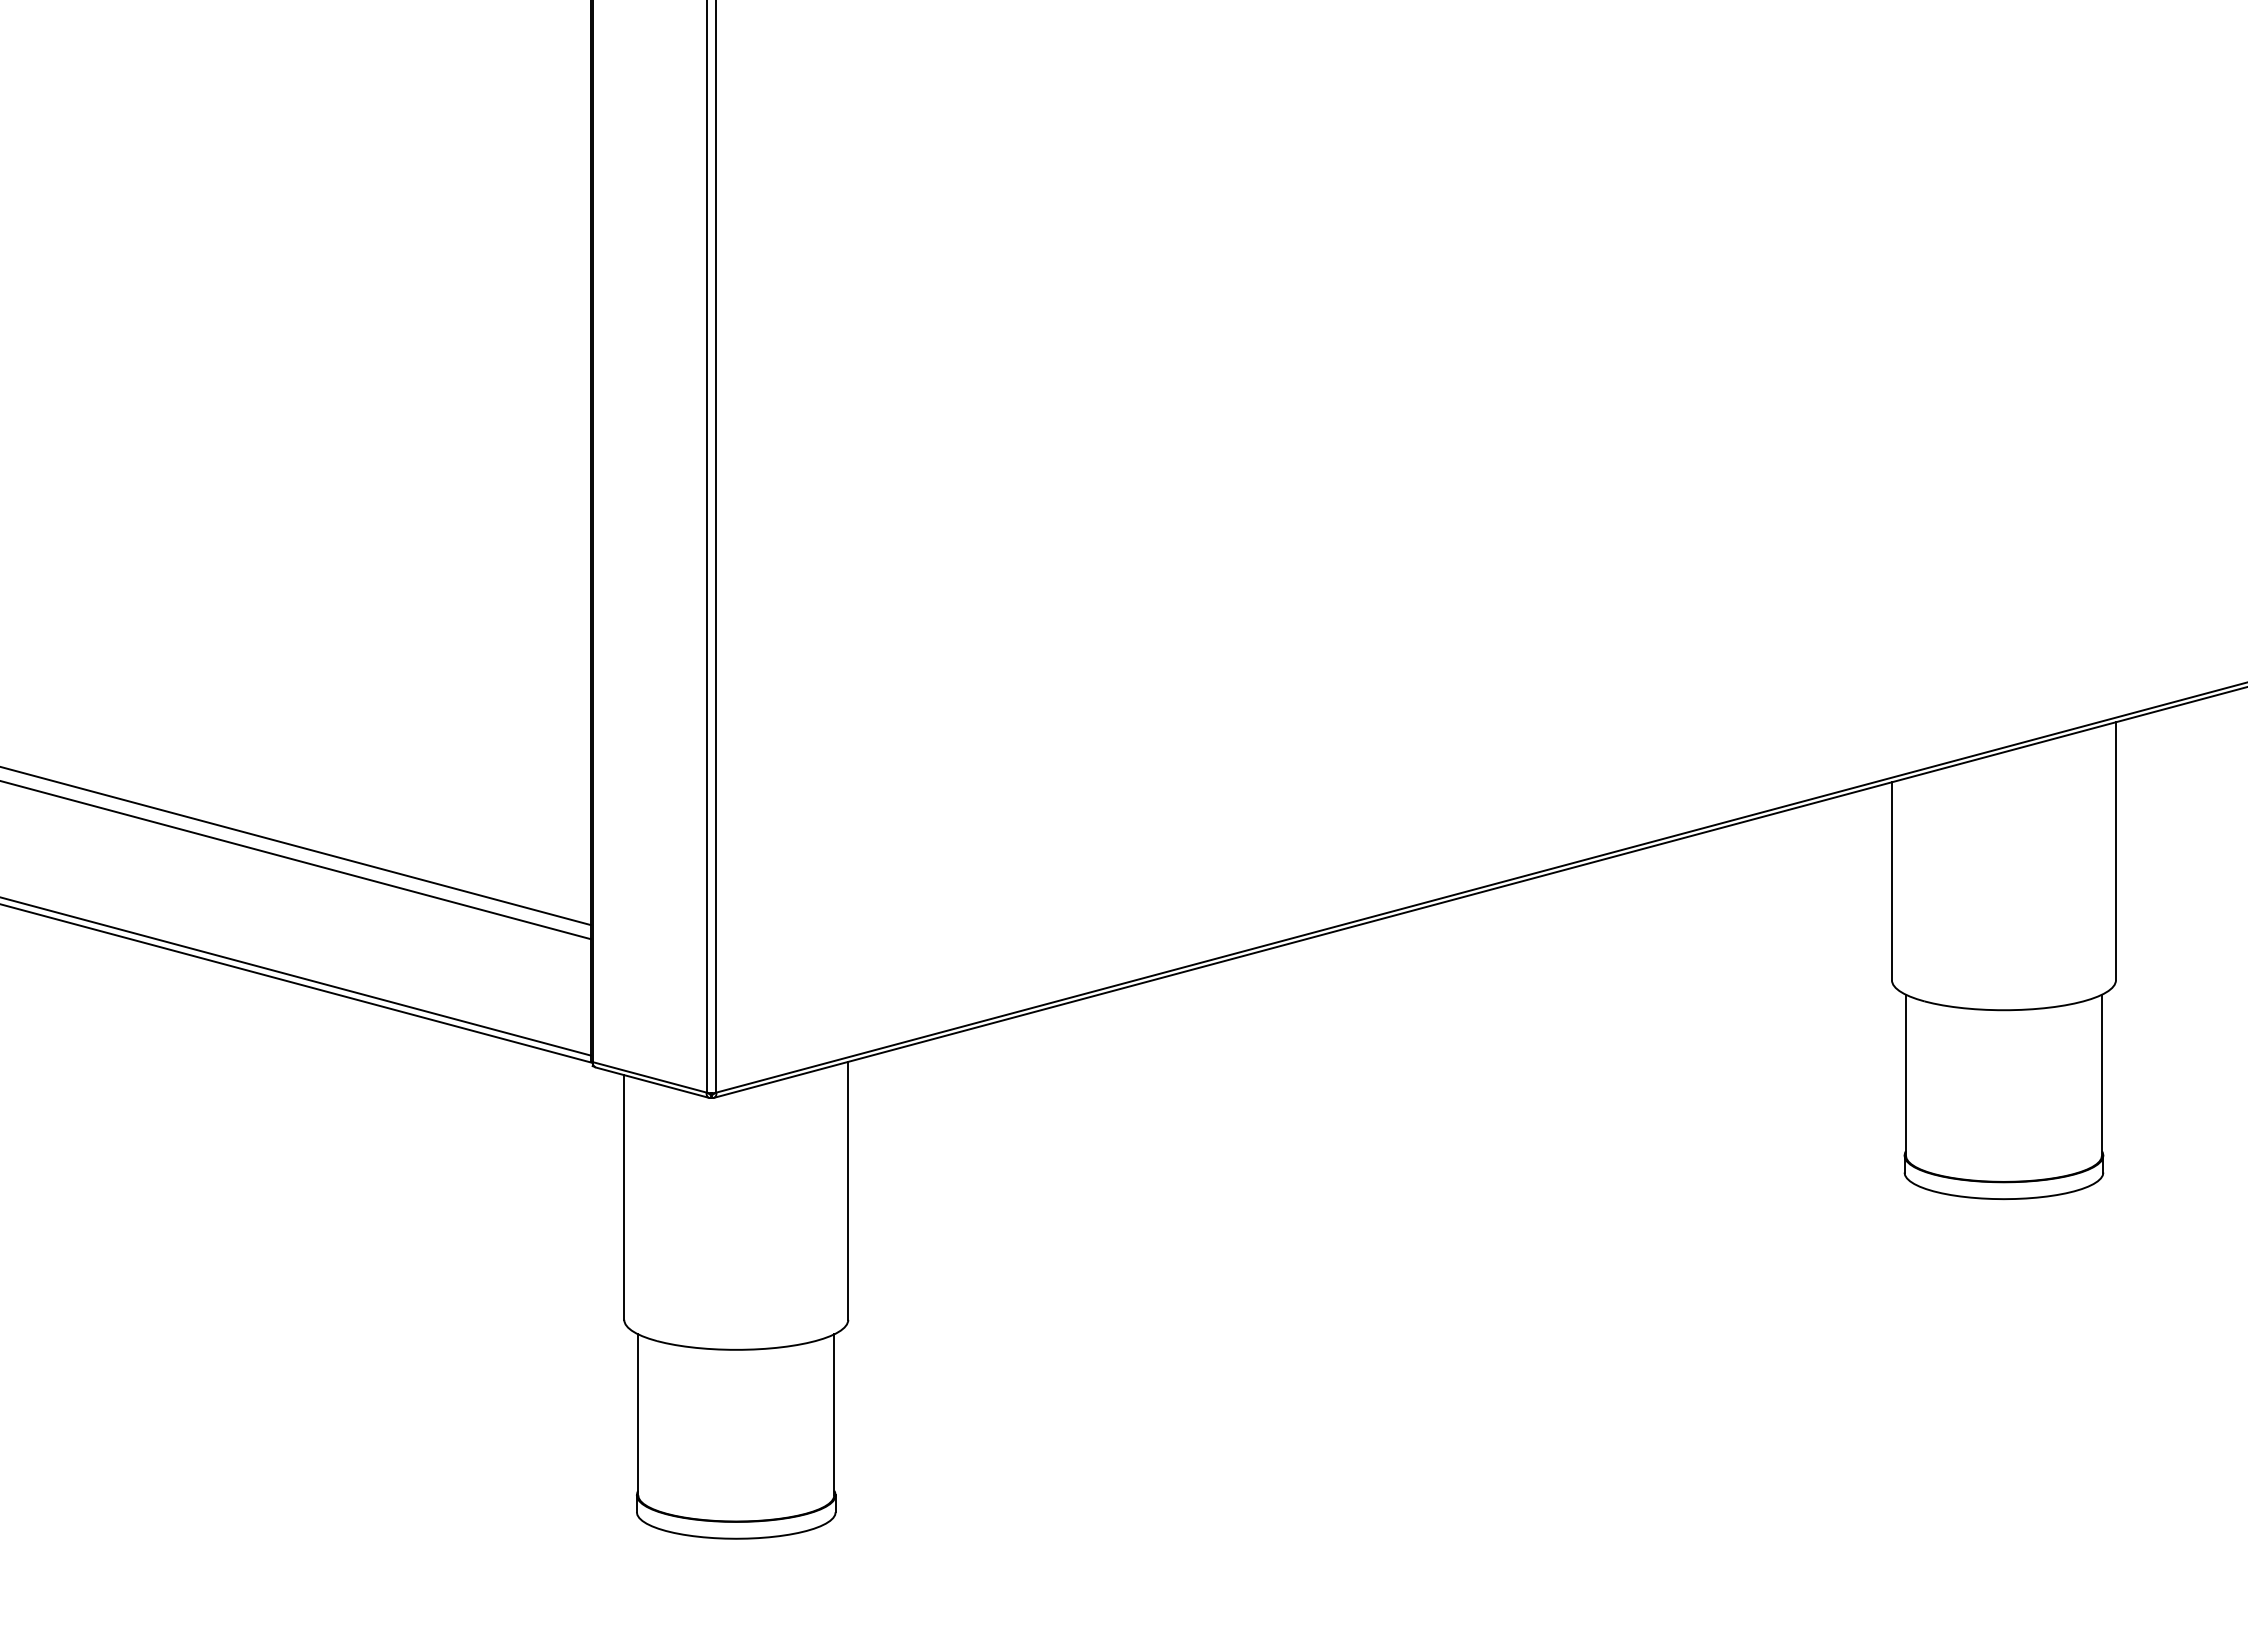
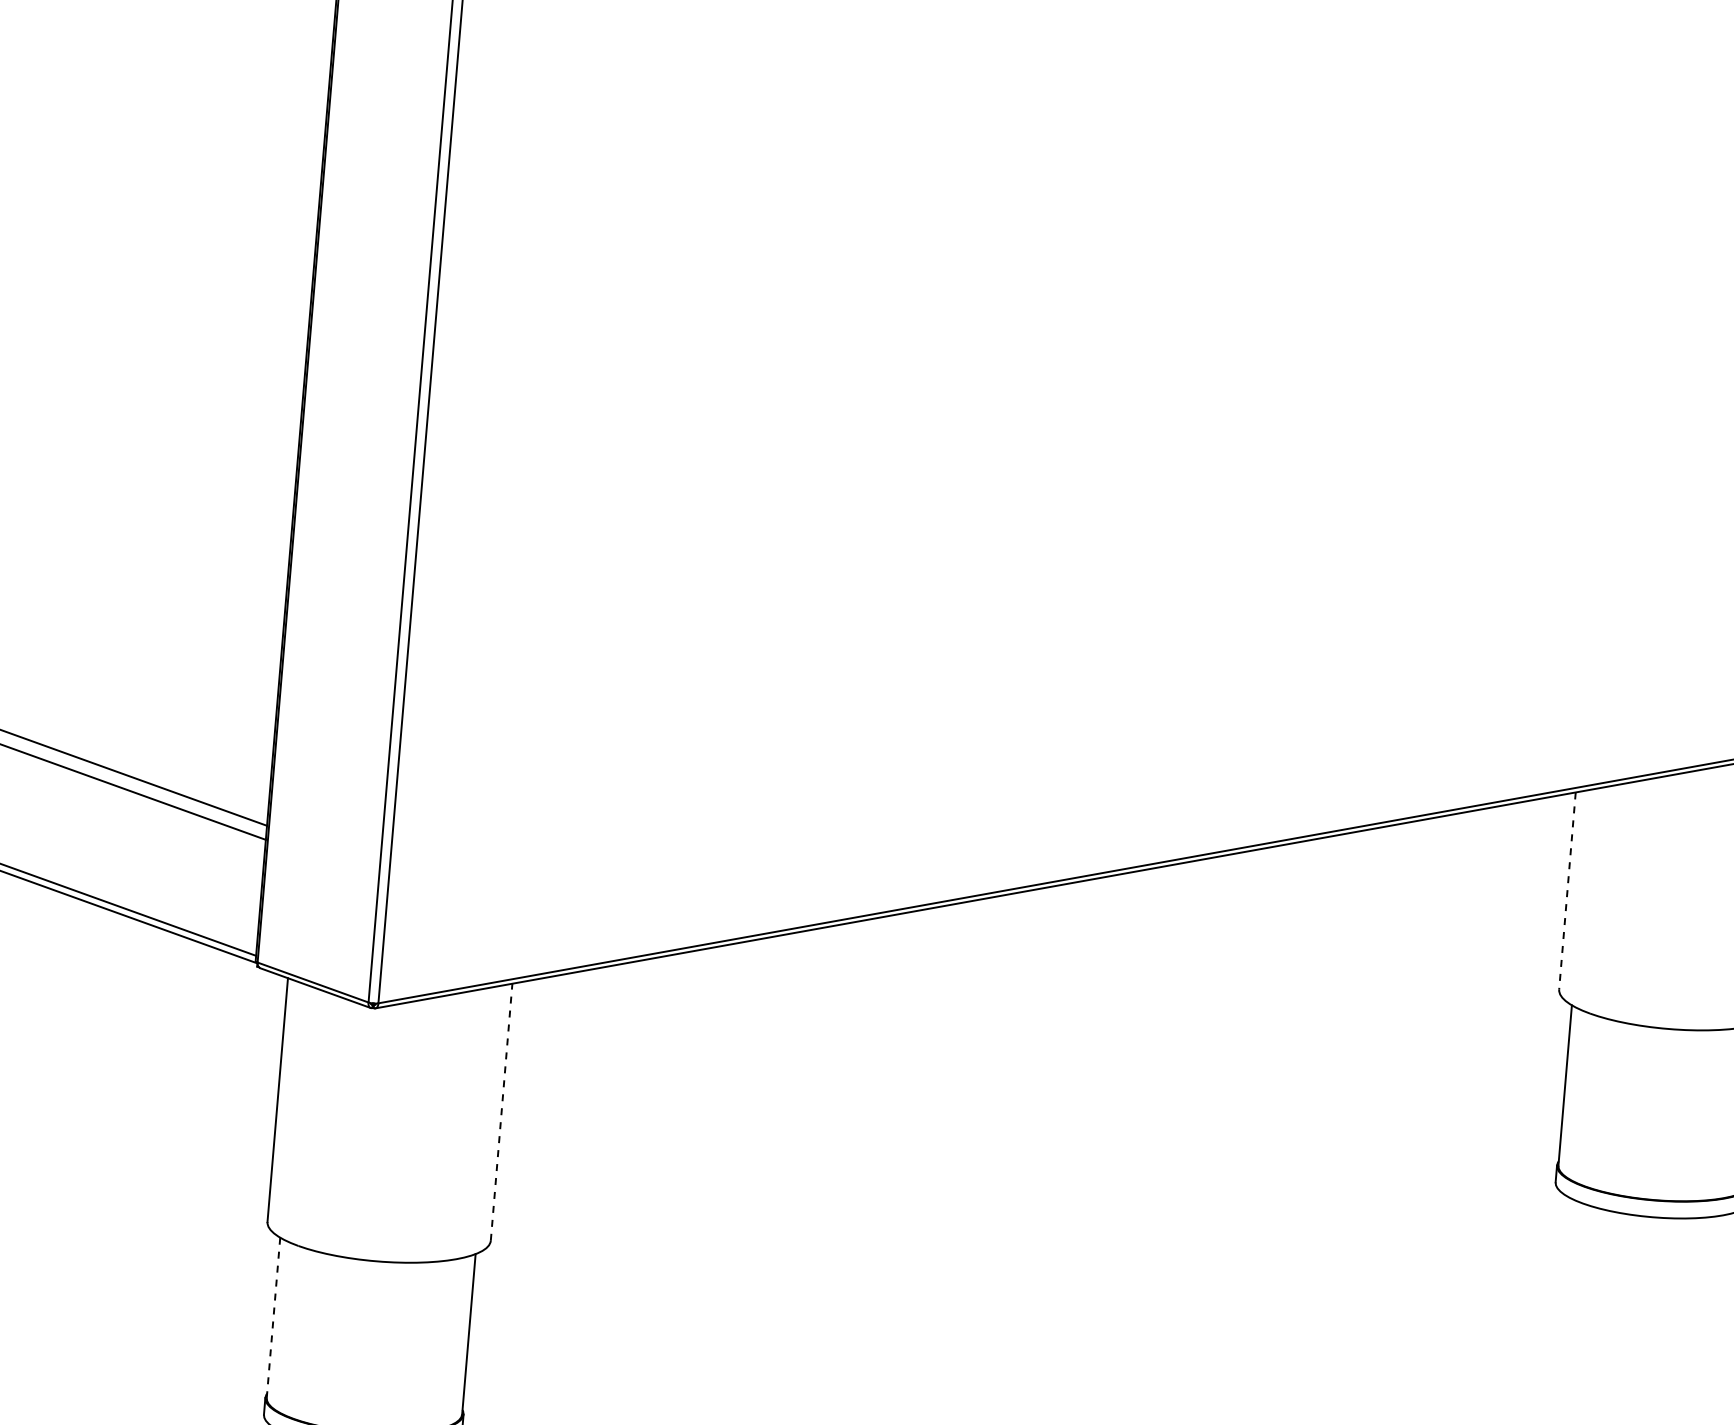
line: (1891, 881) -> (1567, 891), solid -> dashed
line: (848, 1190) -> (501, 1111), solid -> dashed
line: (638, 1415) -> (273, 1318), solid -> dashed

